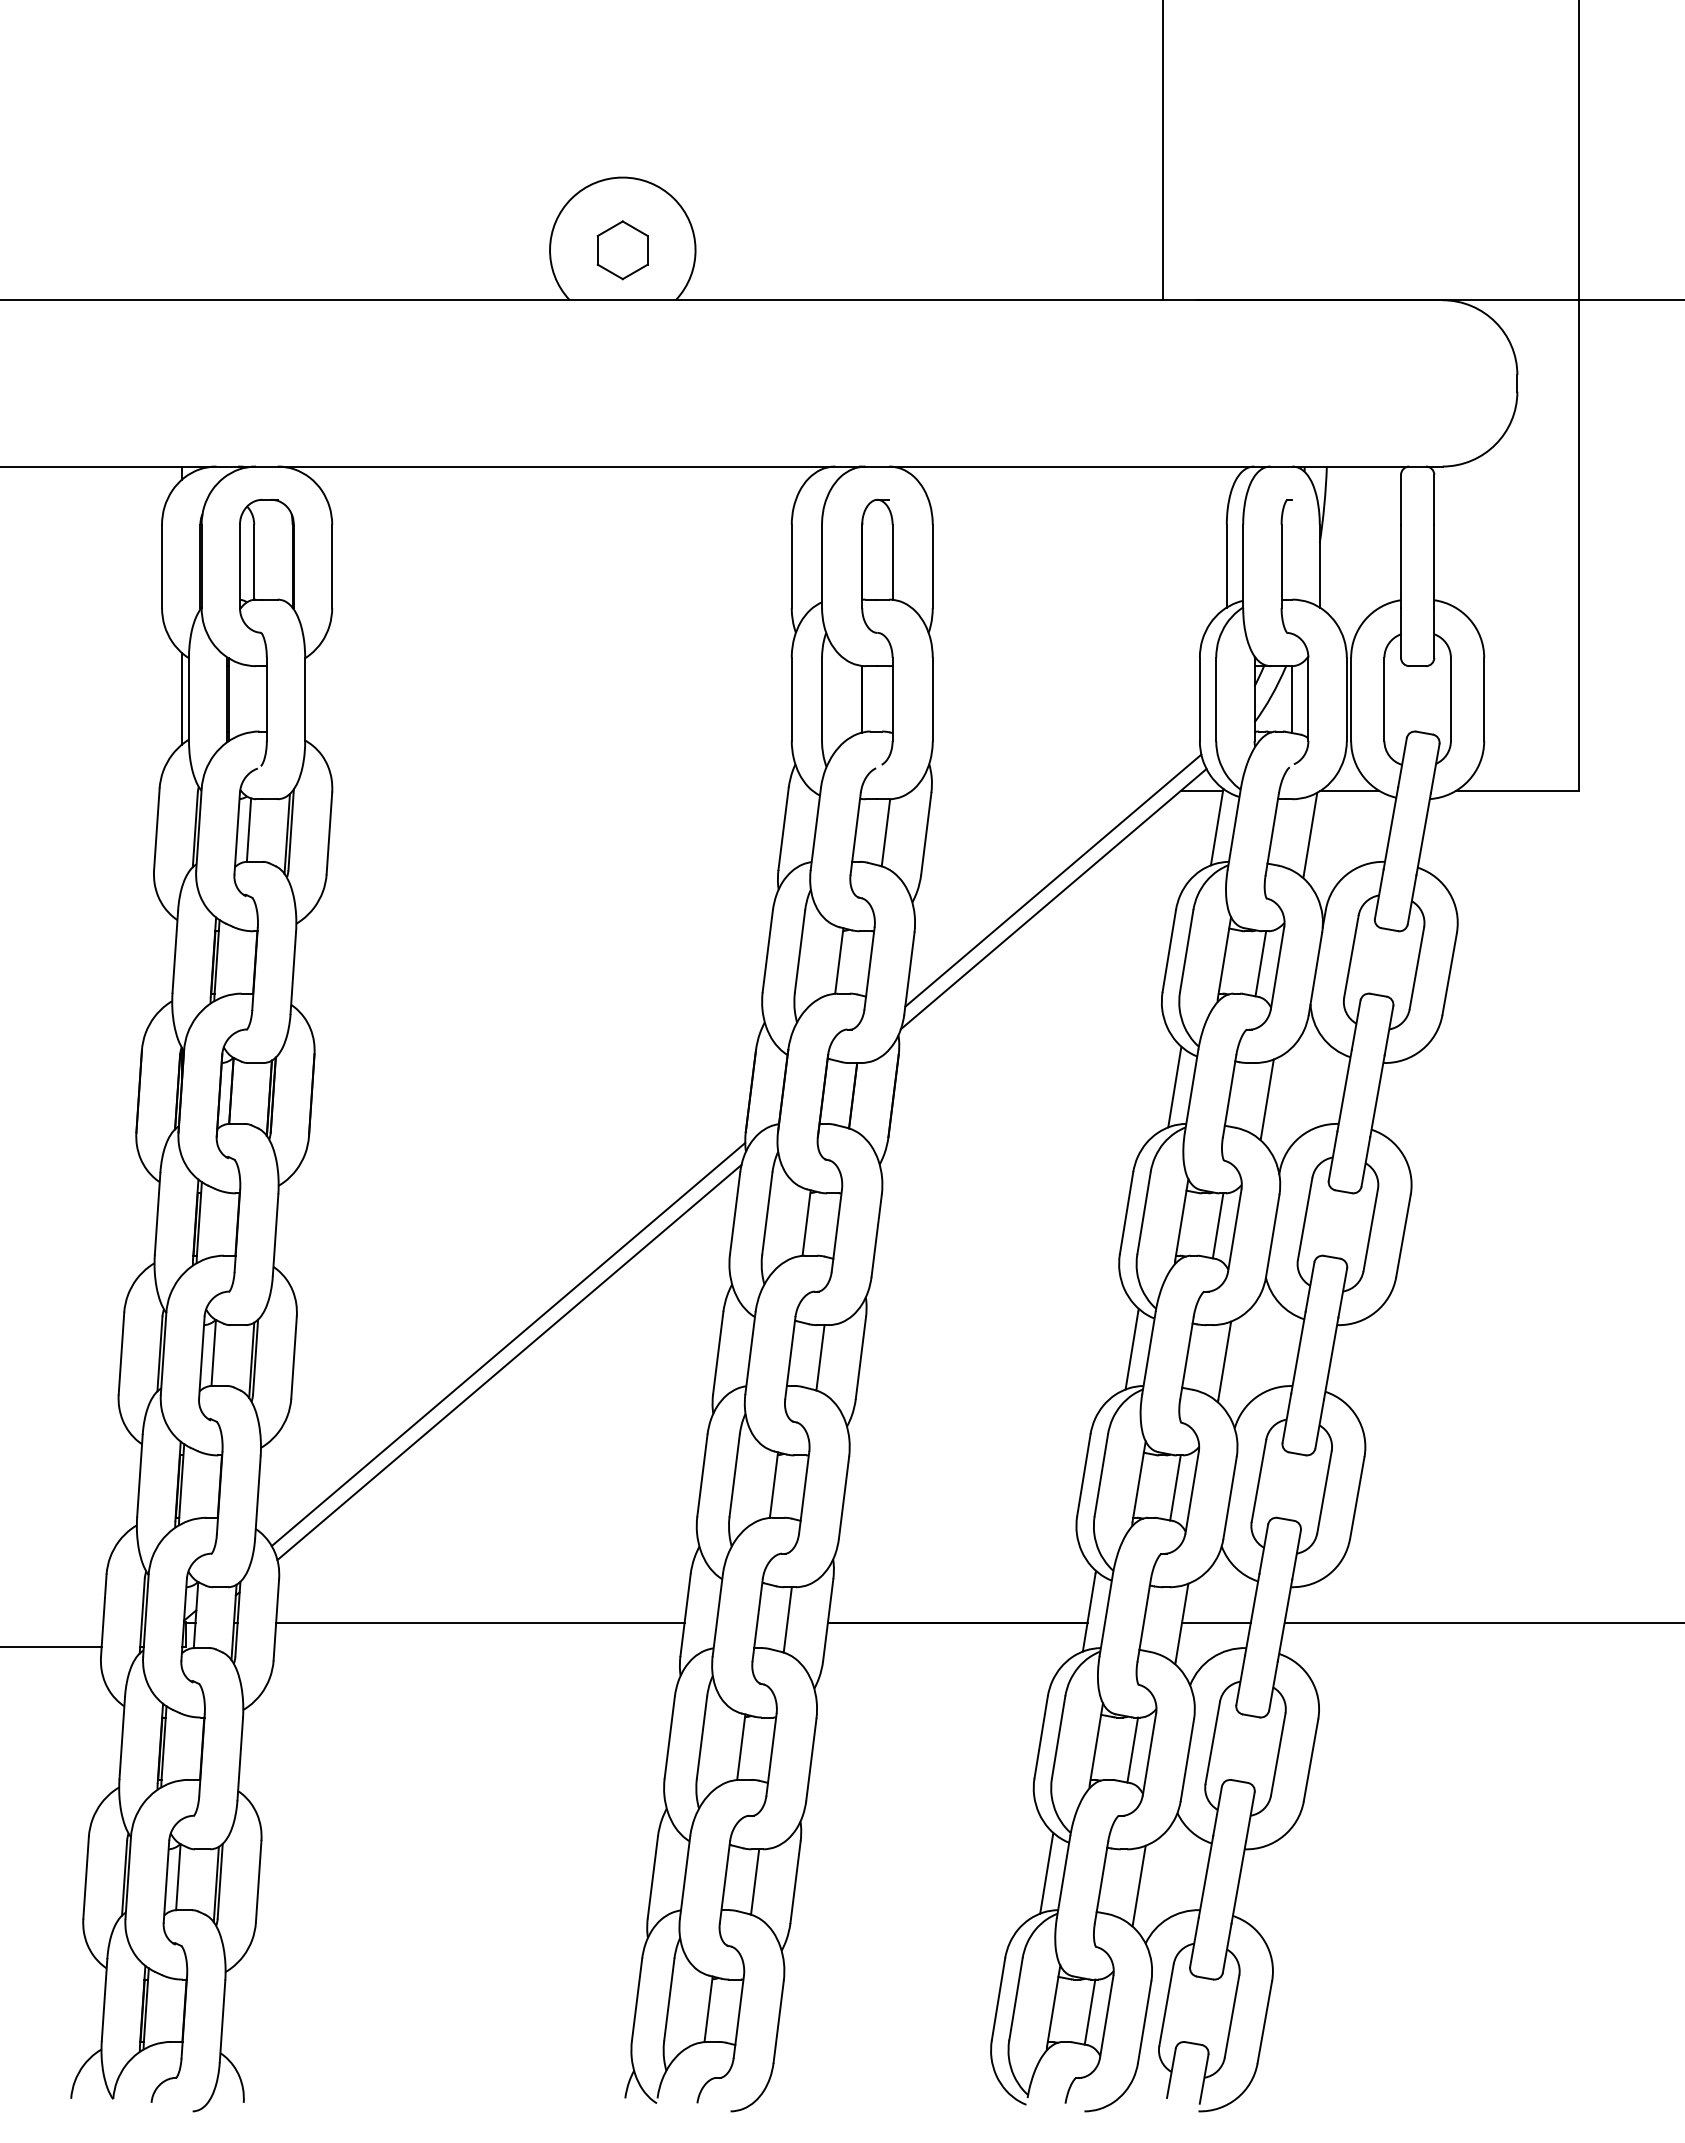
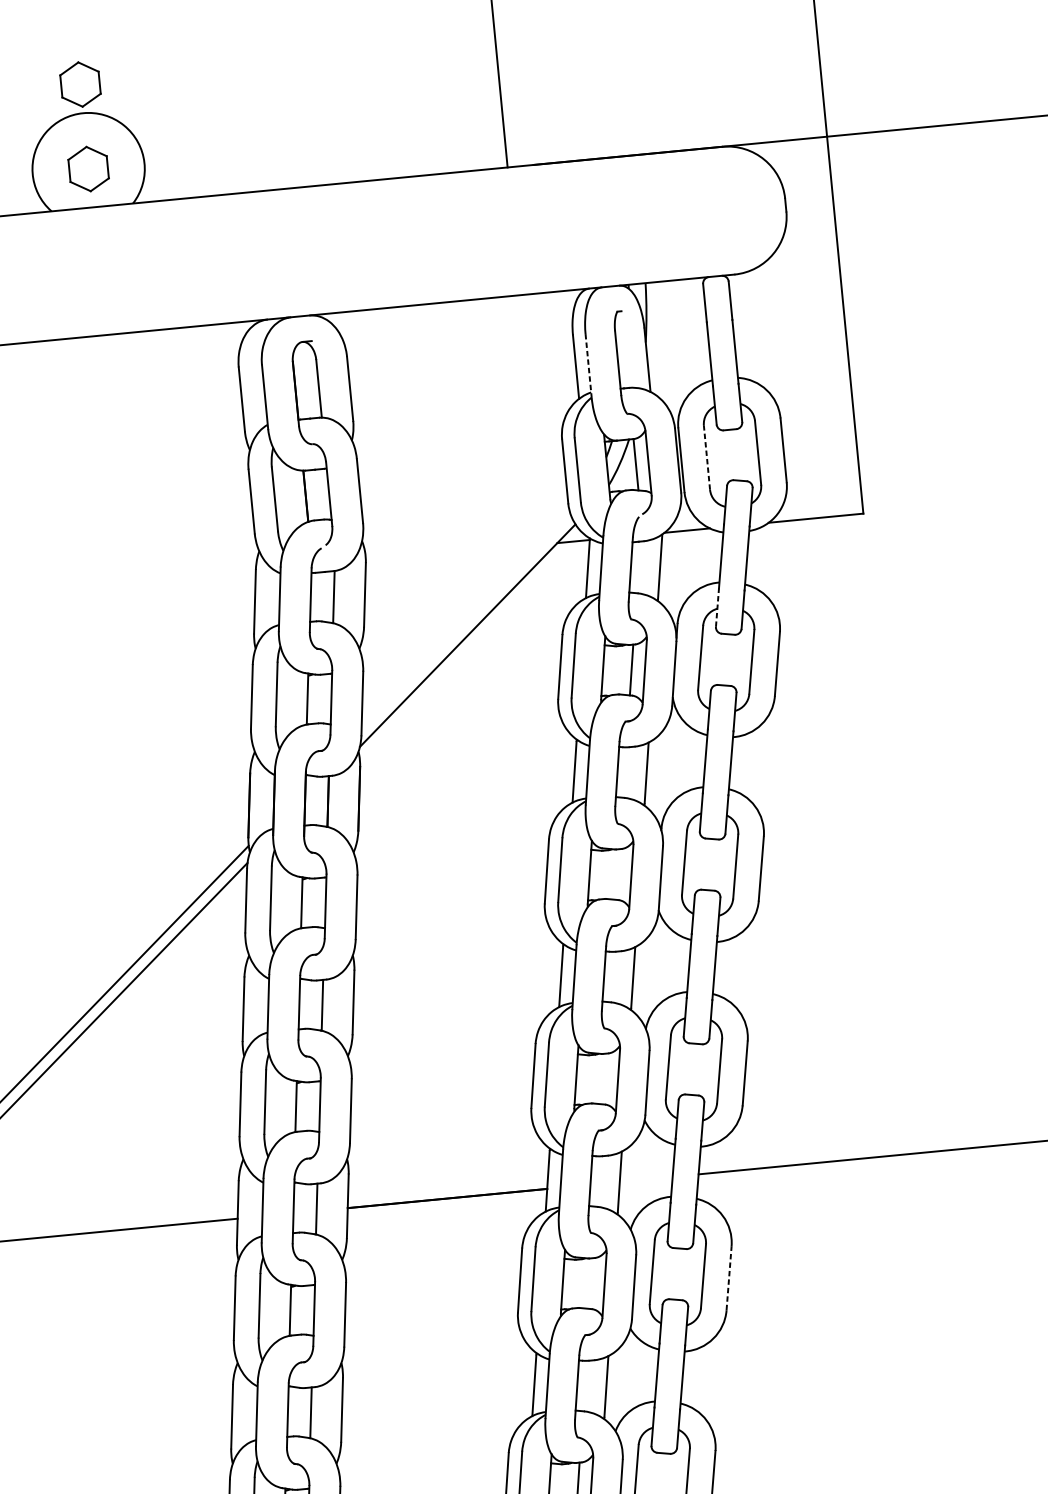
part: (622, 140) -> (80, 84), added
line: (1243, 566) -> (588, 366), solid -> dashed
line: (1384, 699) -> (707, 457), solid -> dashed
line: (1053, 880) -> (466, 621), removed
line: (1379, 894) -> (717, 608), solid -> dashed
line: (1217, 1225) -> (617, 874), removed
line: (1175, 1487) -> (604, 1078), removed
line: (1216, 1622) -> (646, 1179), removed
line: (1132, 1749) -> (591, 1283), removed
line: (1311, 1760) -> (729, 1278), solid -> dashed

